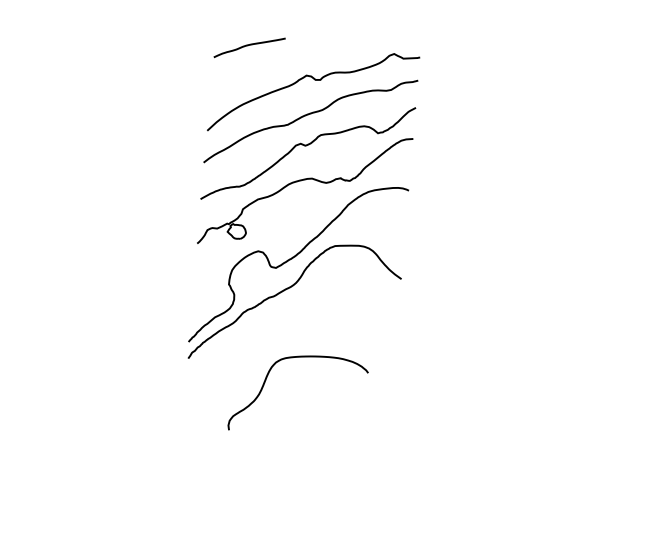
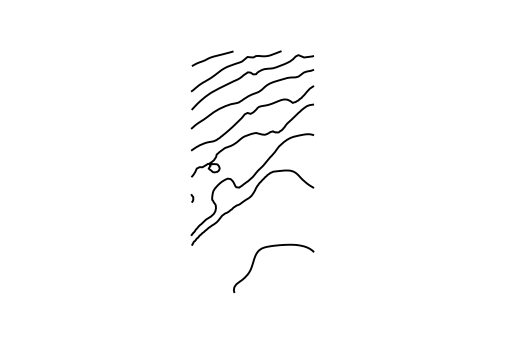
curve: (285, 62) -> (234, 65), added
curve: (196, 279) -> (192, 198), added
curve: (266, 381) -> (254, 262), moved

